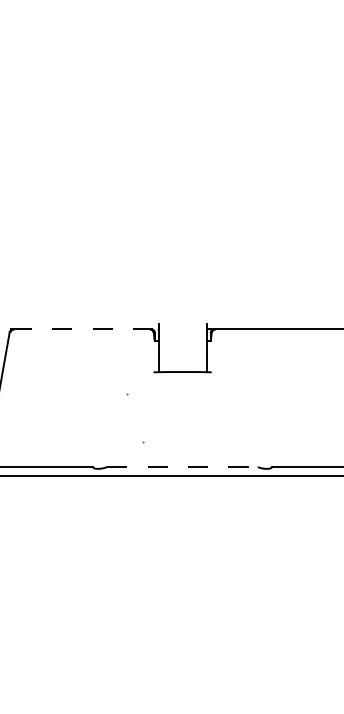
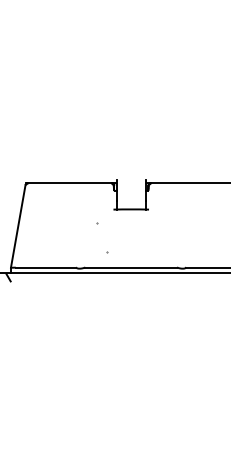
line: (84, 329) -> (71, 183), dashed -> solid
line: (182, 466) -> (131, 267), dashed -> solid

